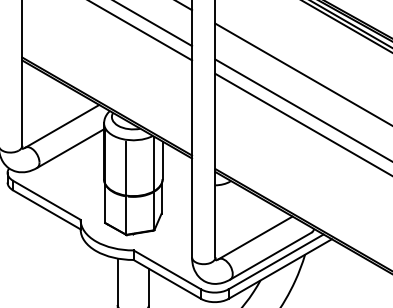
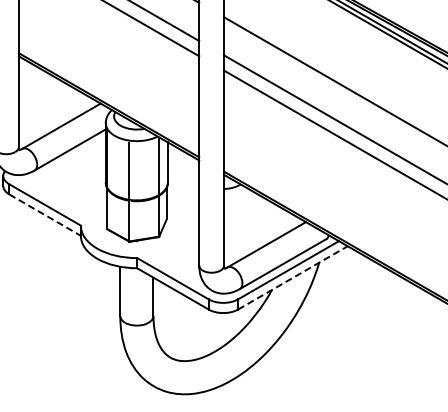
line: (47, 210) -> (45, 215), solid -> dashed
line: (280, 268) -> (293, 277), solid -> dashed

